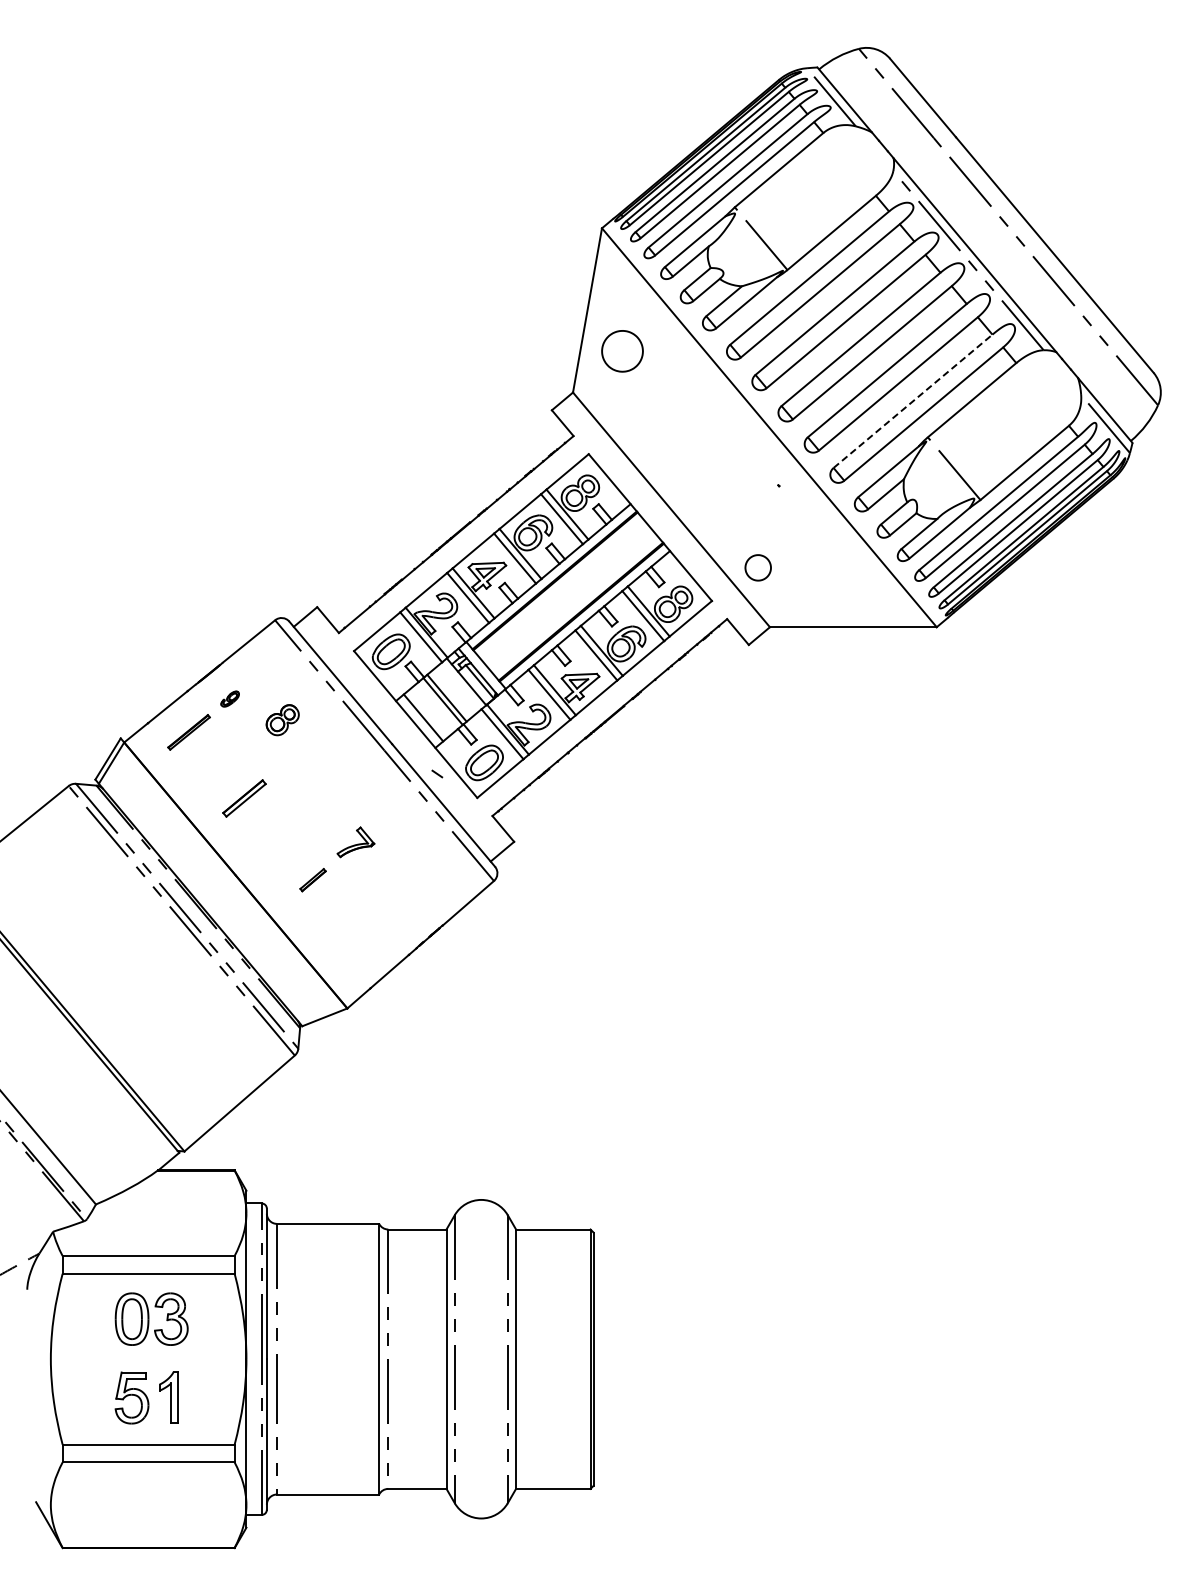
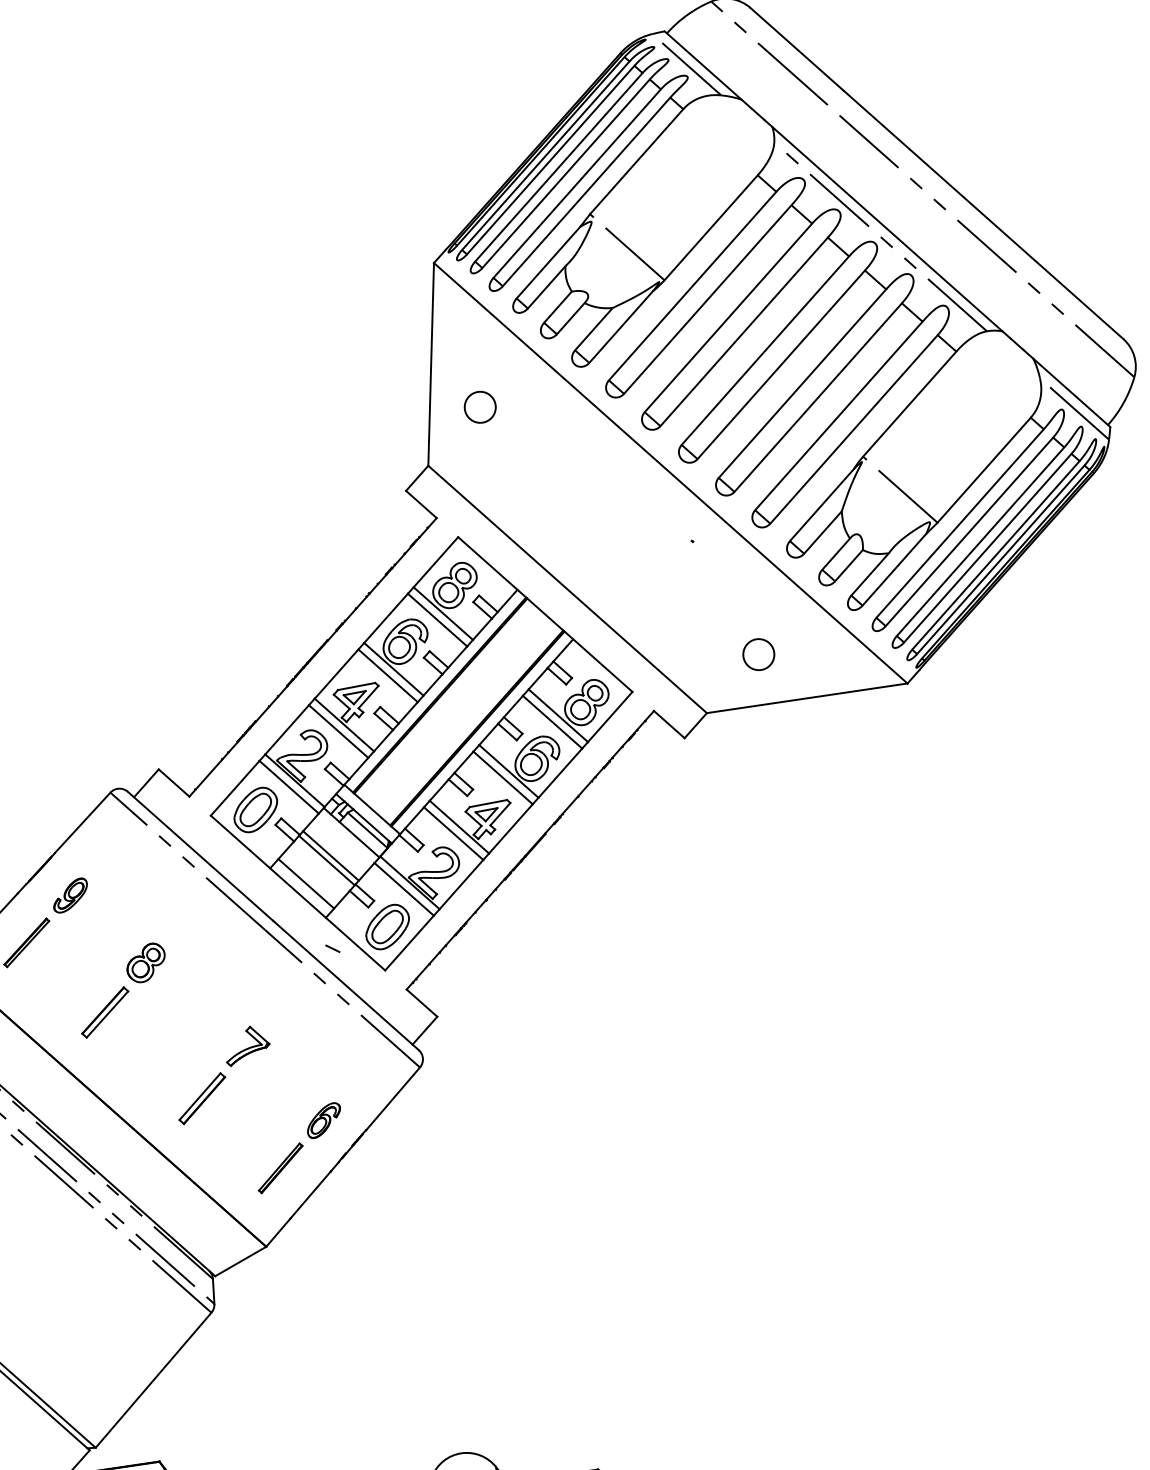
part: (621, 350) -> (479, 406), size x0.62
line: (913, 401) -> (839, 416), dashed -> solid
part: (757, 567) -> (757, 654), moved
part: (229, 698) -> (69, 894), size x1.67
part: (282, 720) -> (145, 963), moved
part: (312, 879) -> (201, 1097), size x1.67
part: (385, 931) -> (298, 1147), added

